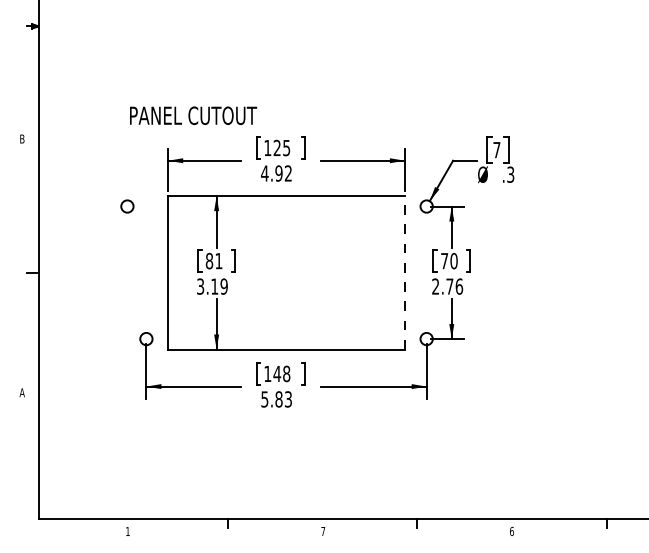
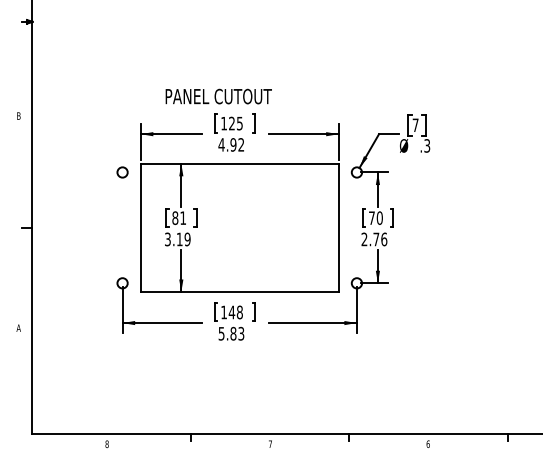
text: (193, 115) -> (218, 96), moved
circle: (127, 206) -> (122, 172), moved
line: (404, 272) -> (338, 227), dashed -> solid
text: (127, 531) -> (106, 444), 1 -> 8

